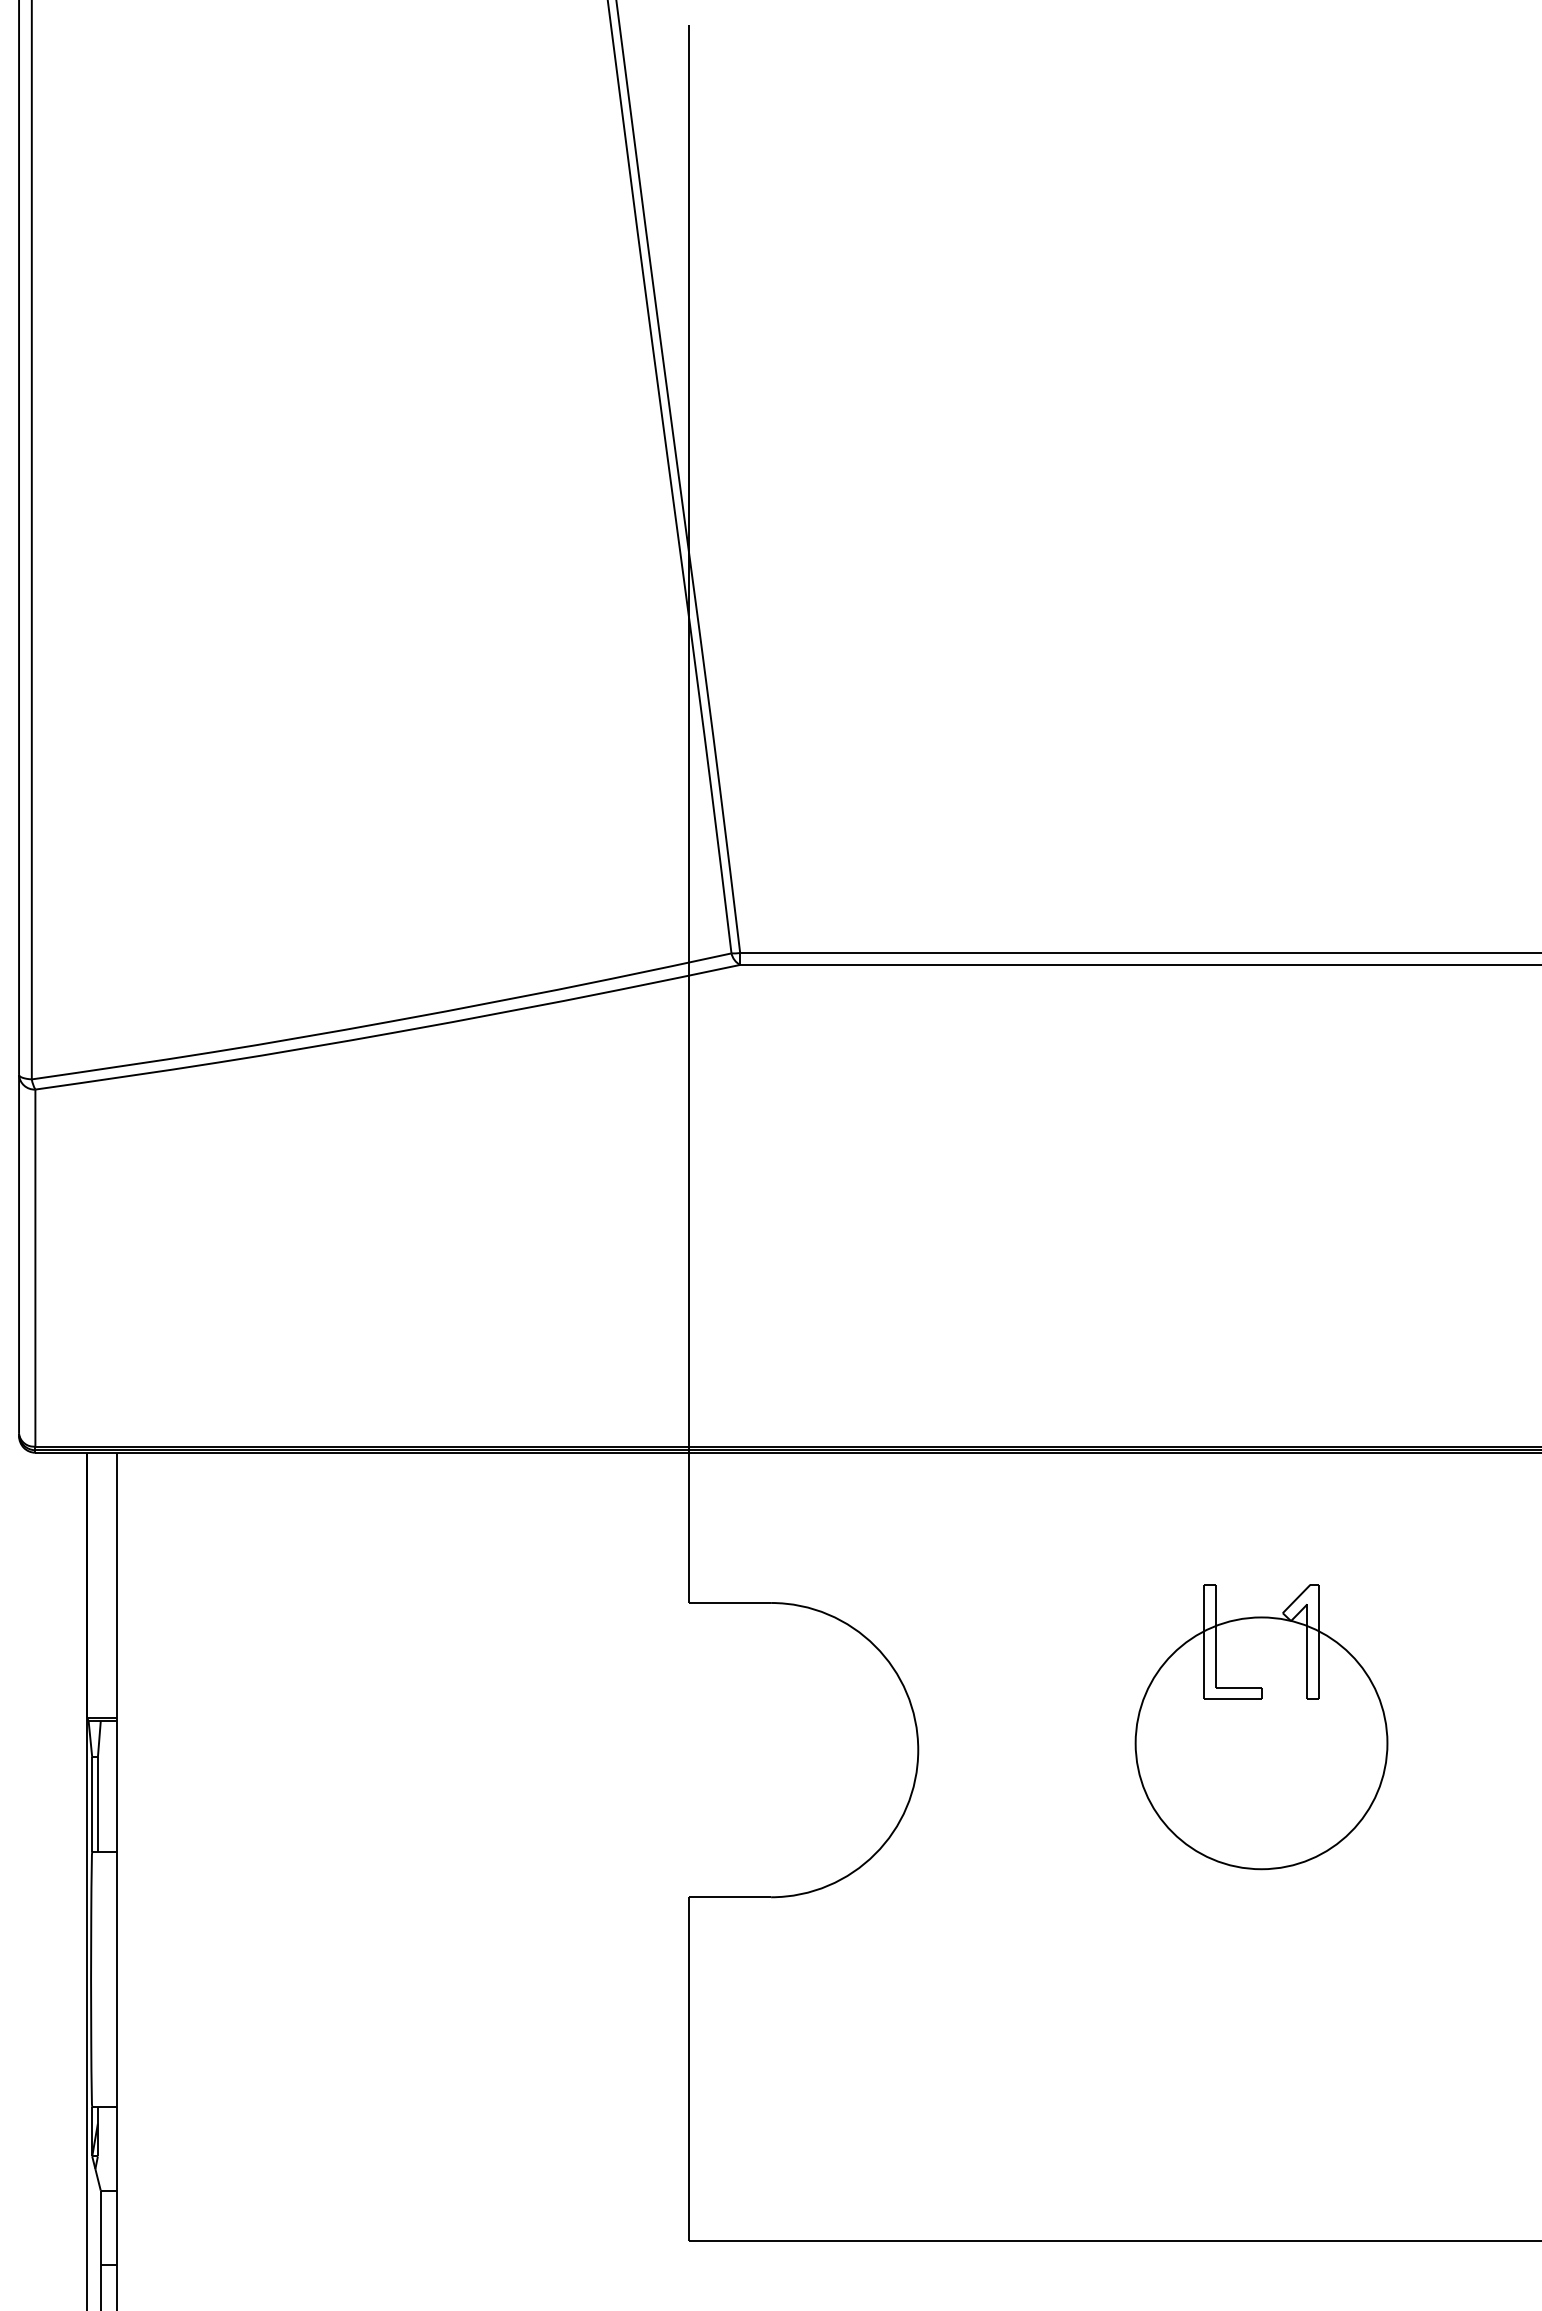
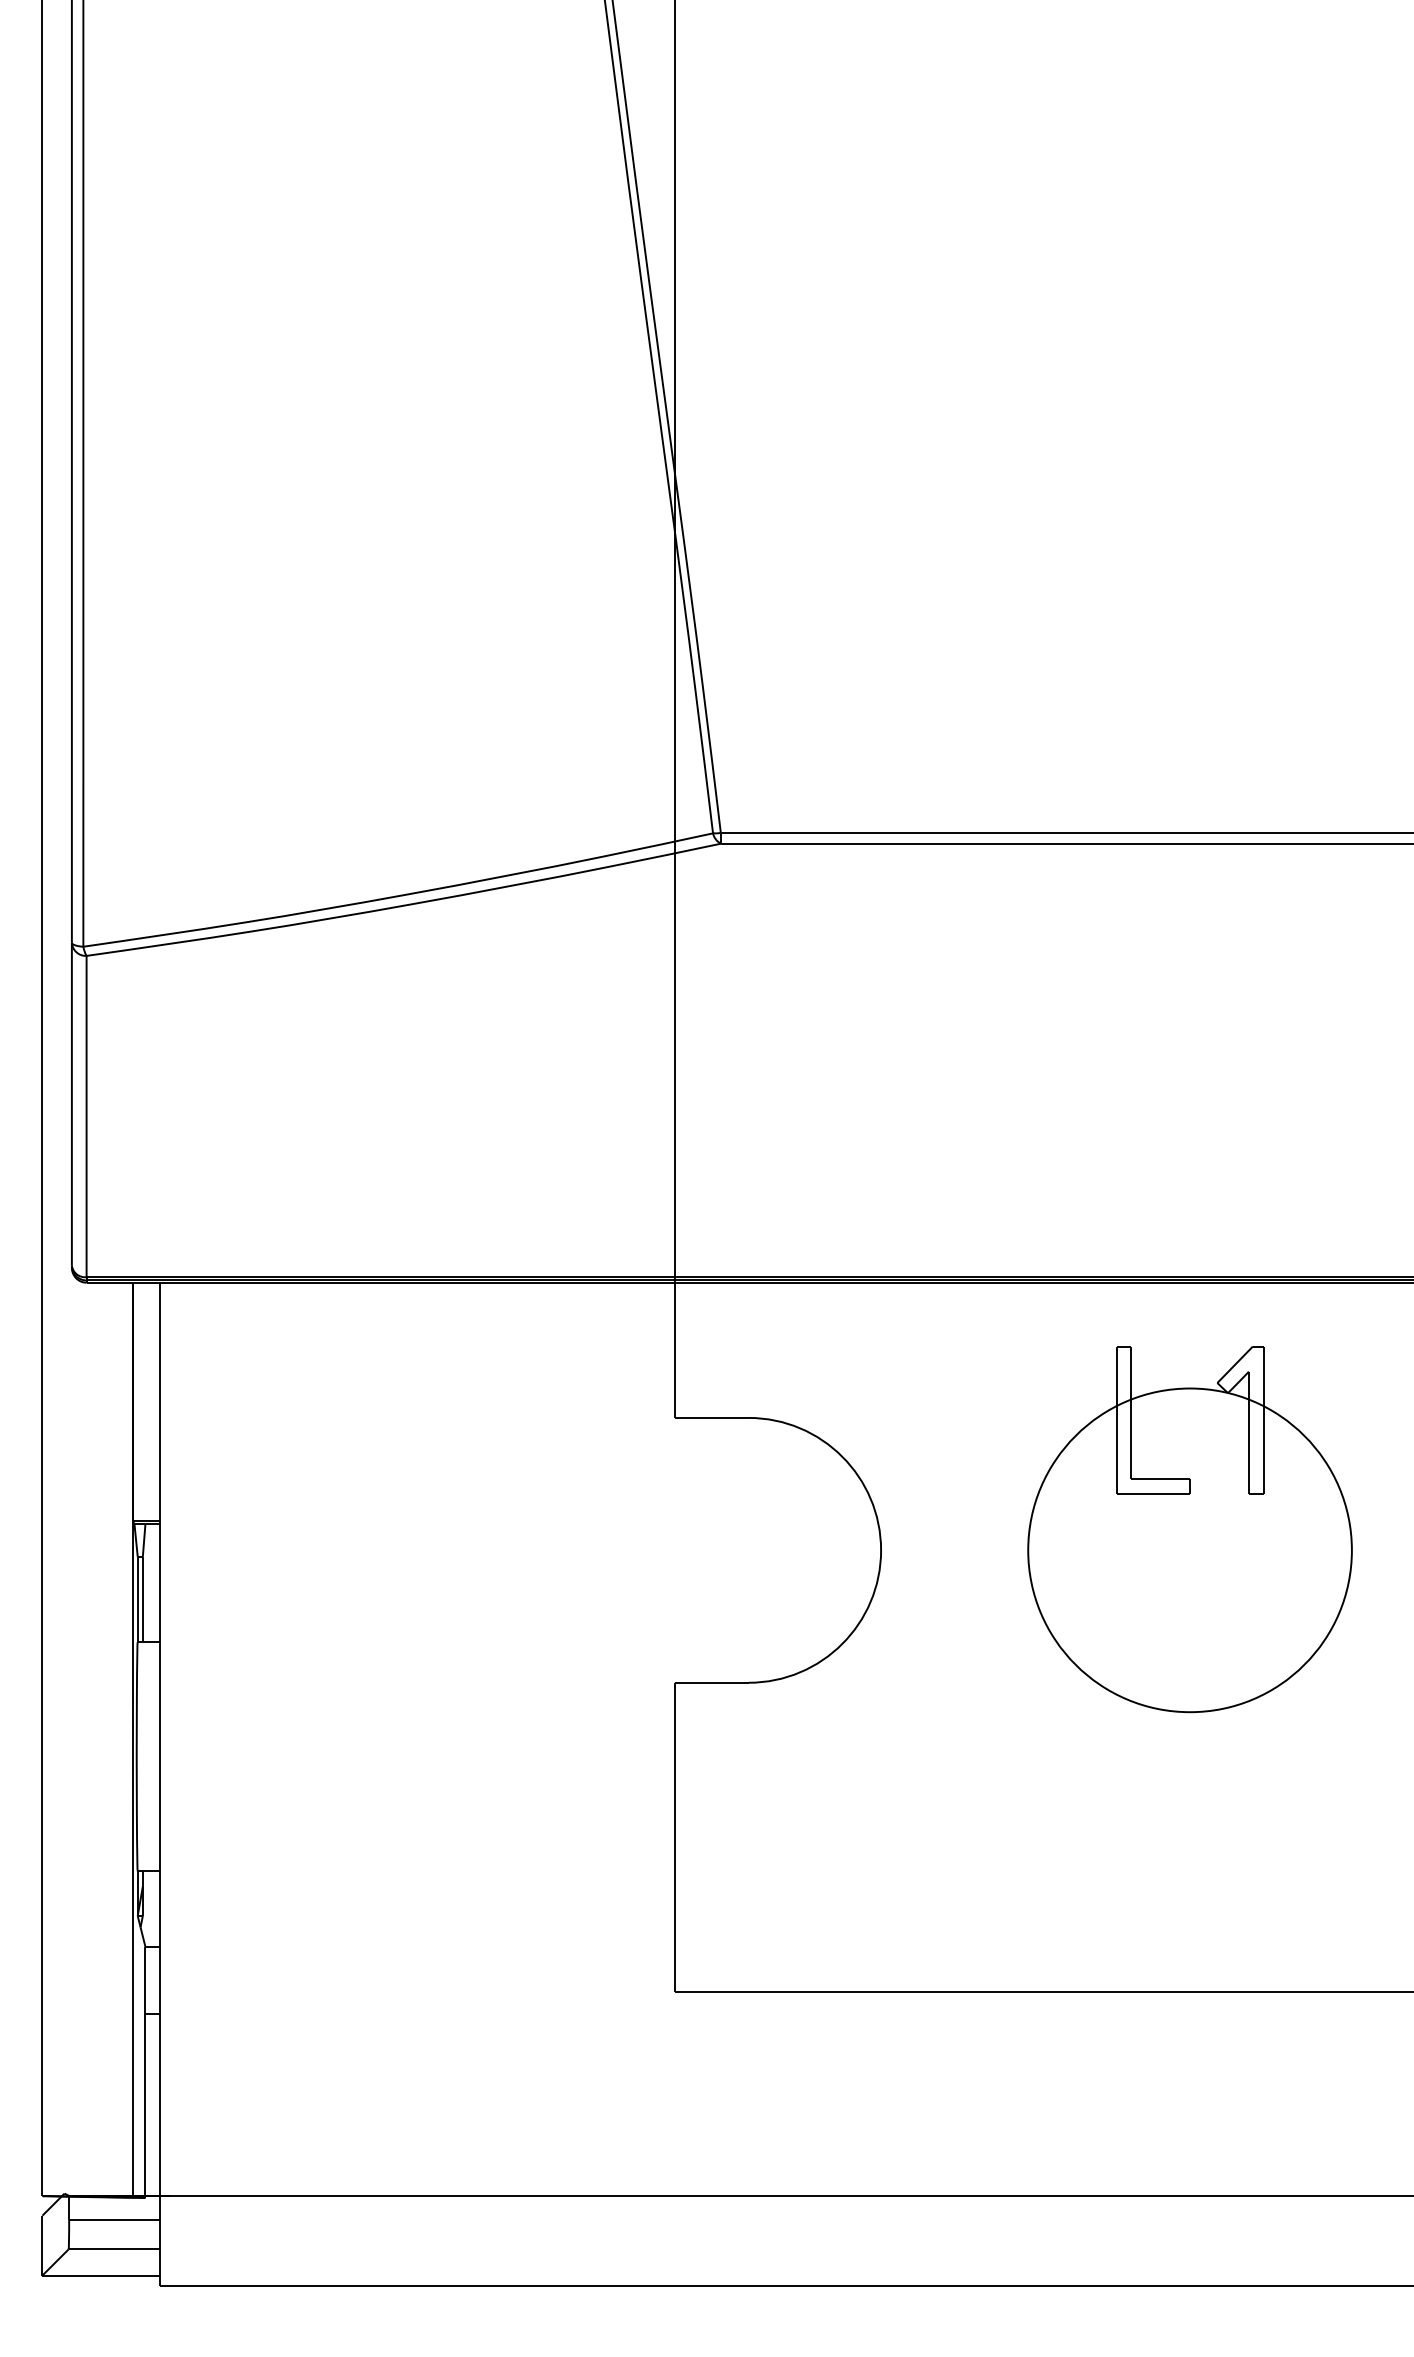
part: (1260, 1726) -> (1189, 1529), size x1.43

